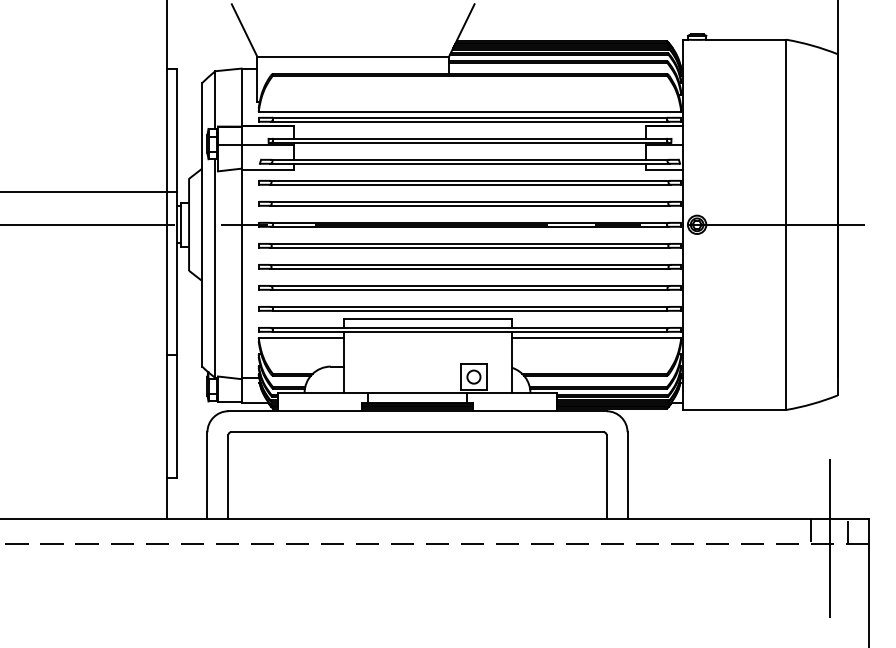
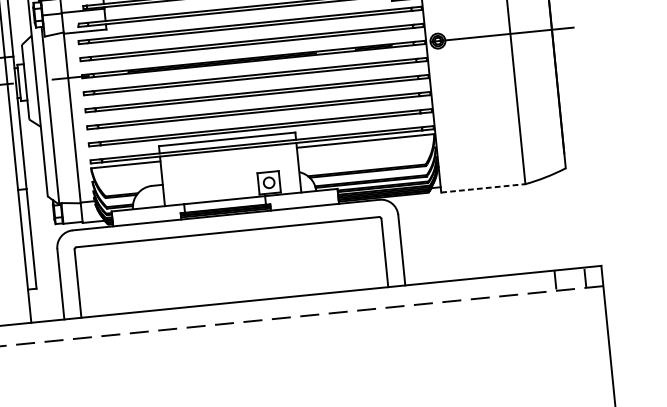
line: (734, 409) -> (483, 188), solid -> dashed
line: (829, 538) -> (570, 285), removed

